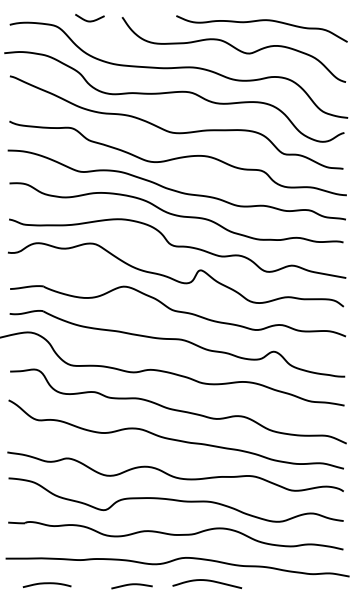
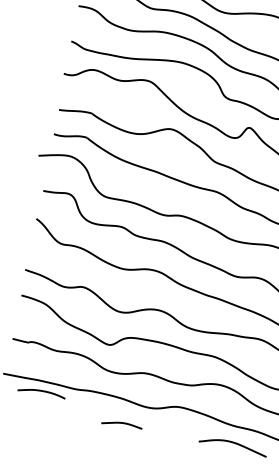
curve: (207, 581) -> (233, 443), moved
curve: (46, 584) -> (41, 392), moved

